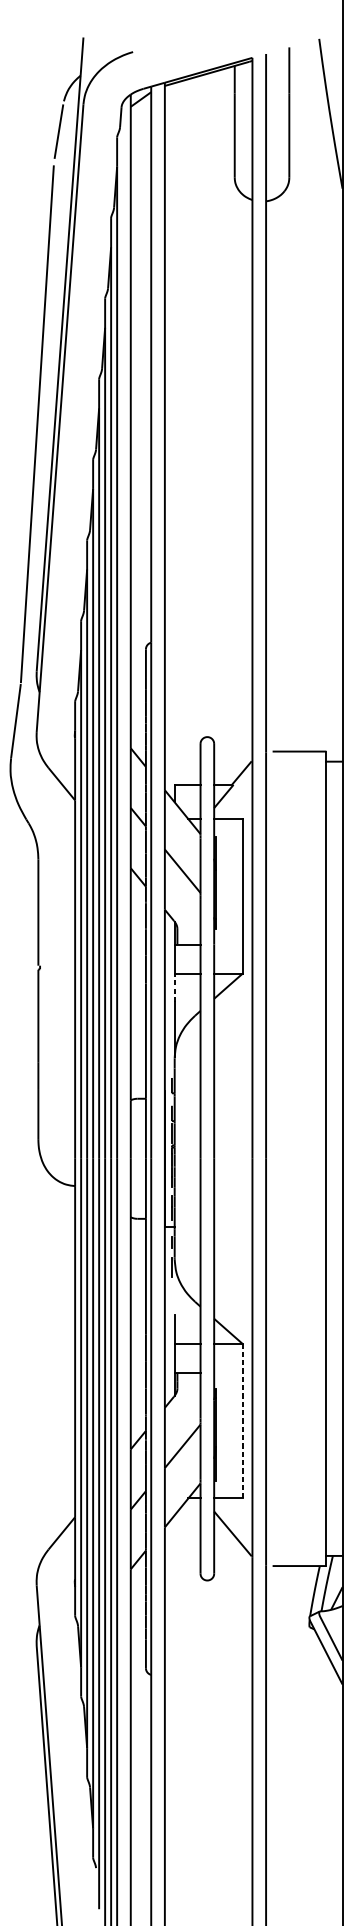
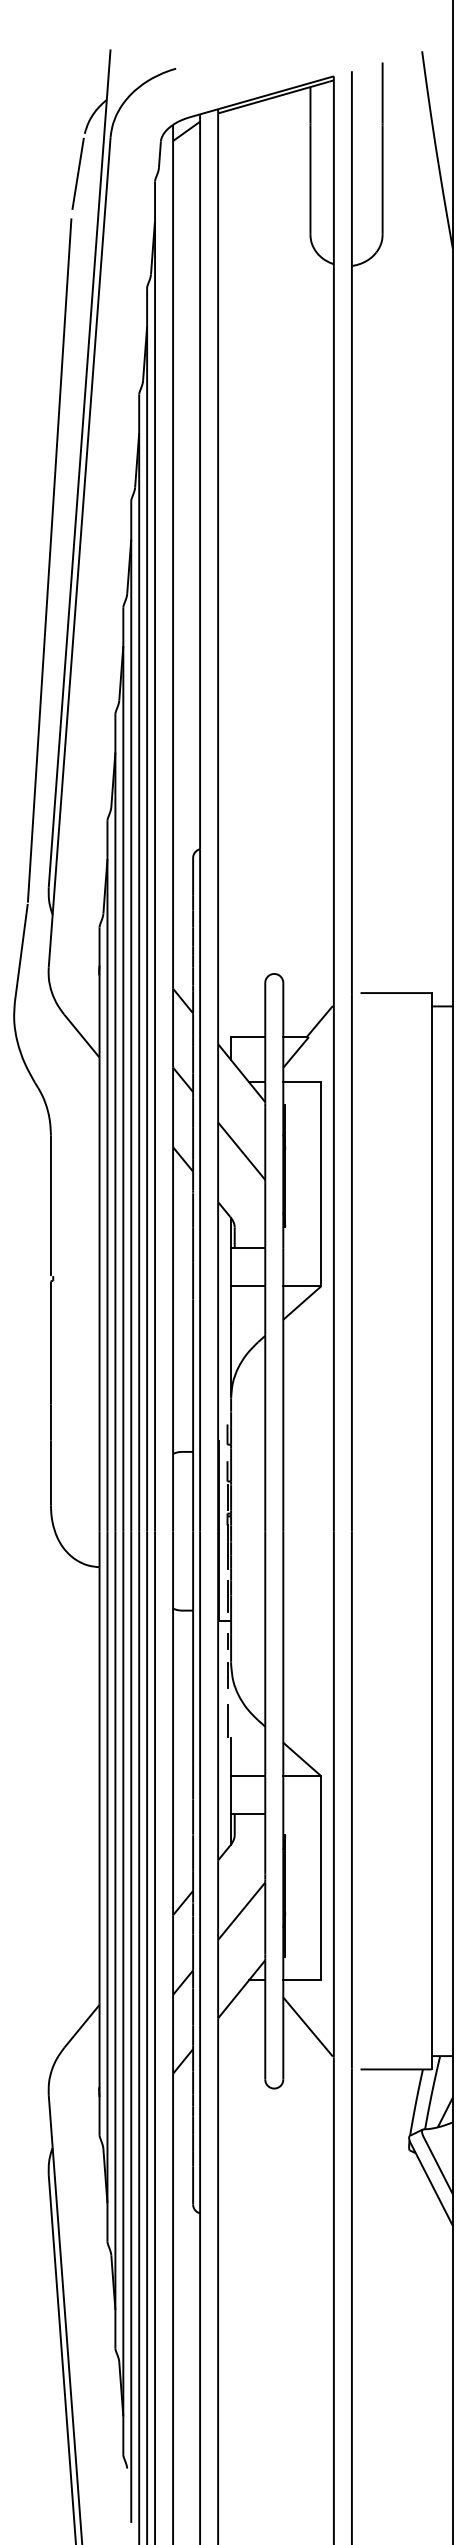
line: (174, 987) -> (231, 1305), dashed -> solid
line: (171, 1302) -> (227, 1720), added
line: (243, 1420) -> (321, 1877), dashed -> solid

